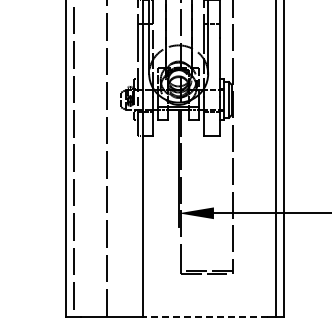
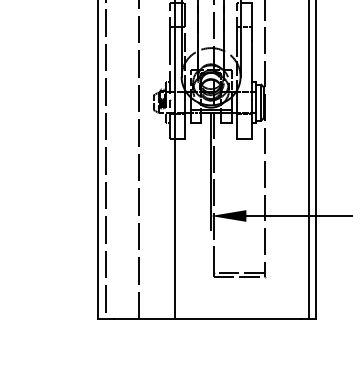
line: (206, 316) -> (238, 319), dashed -> solid

